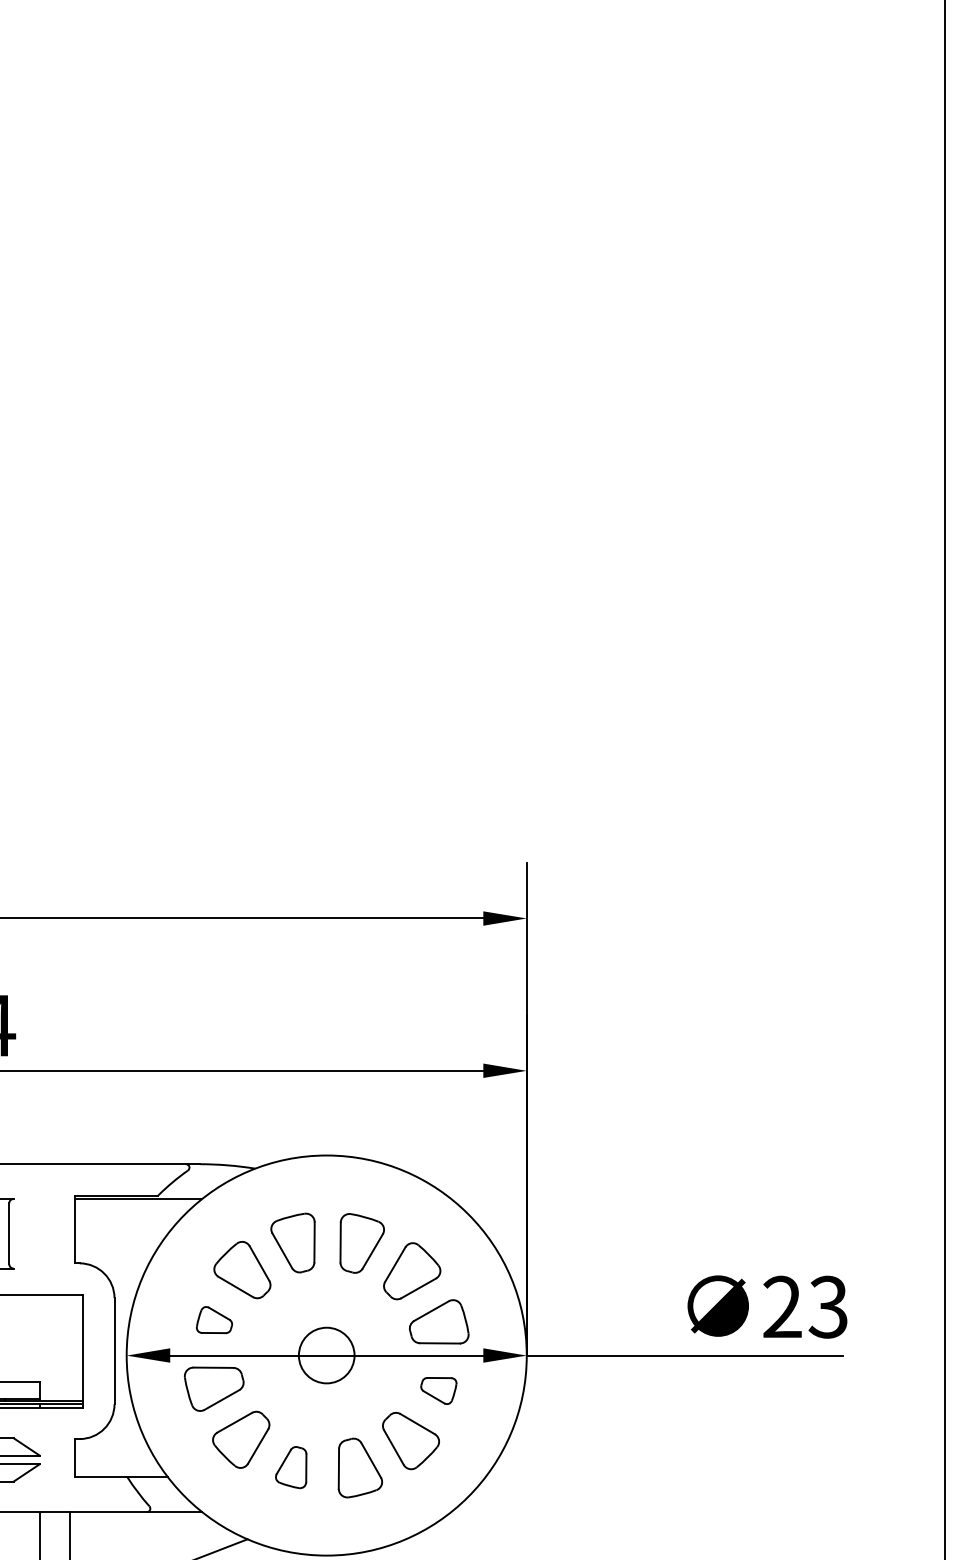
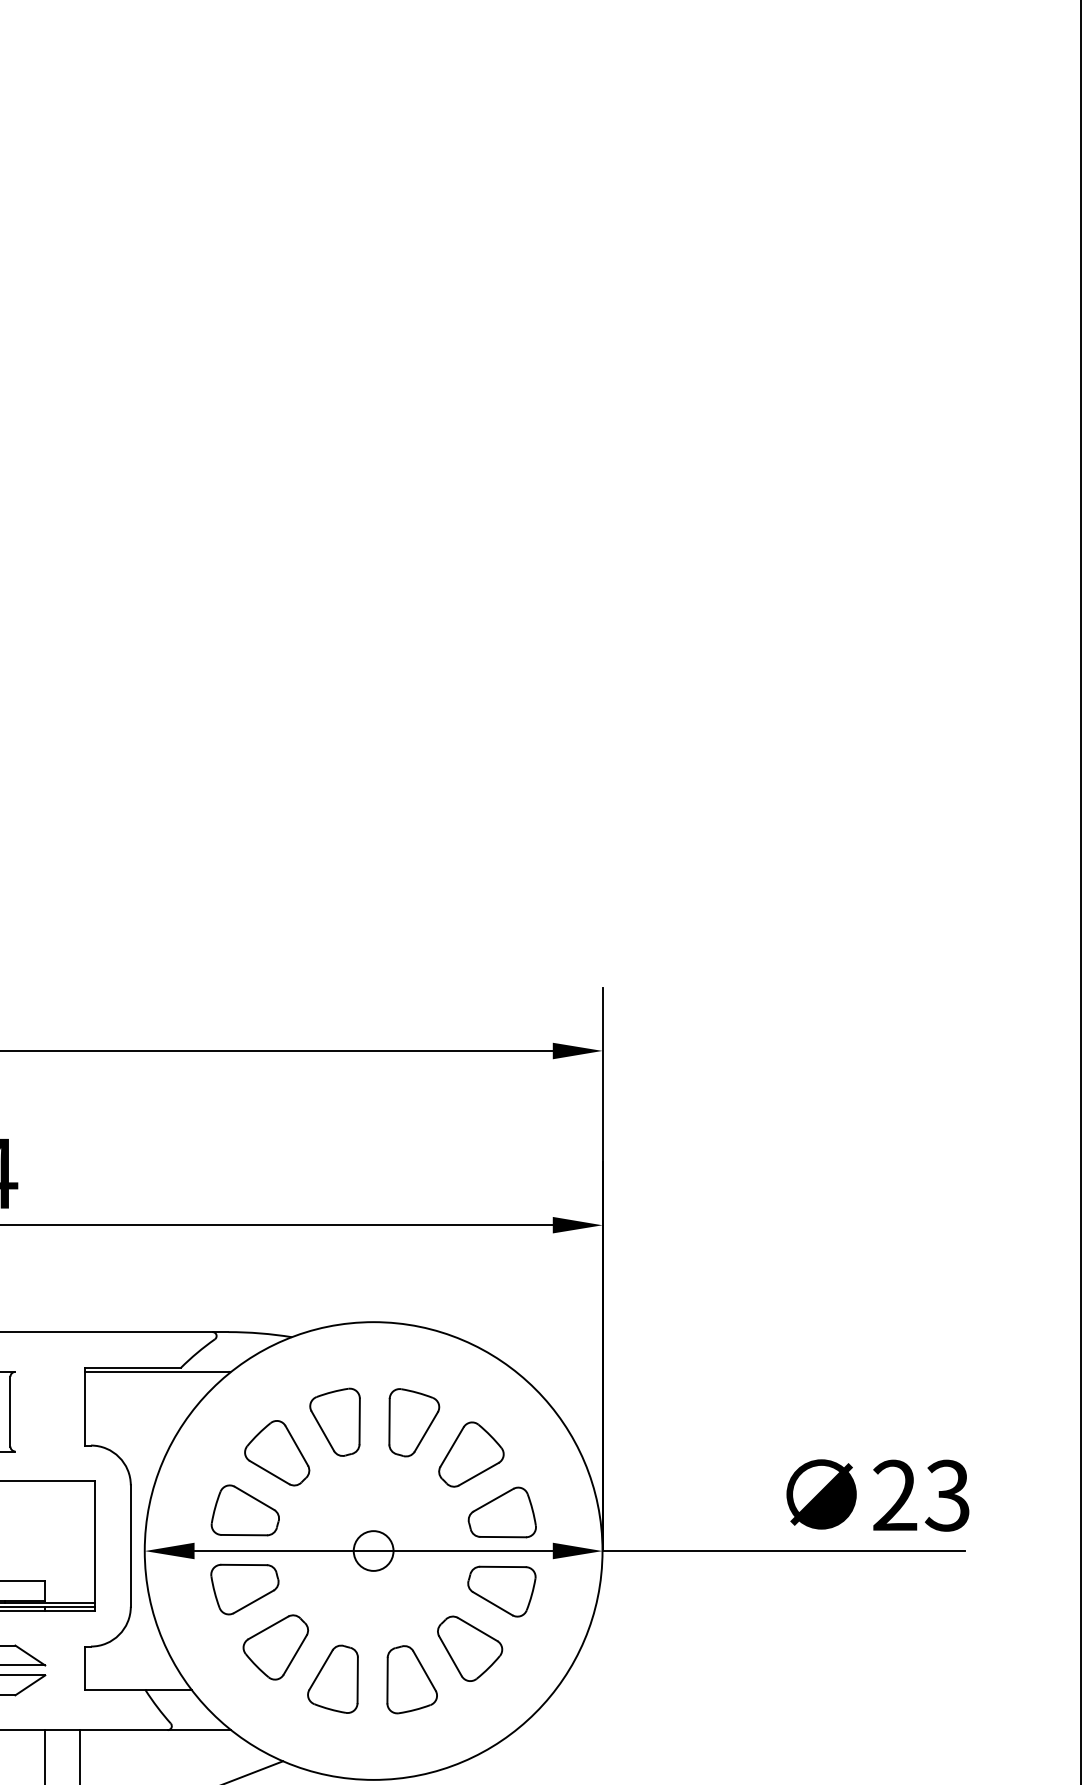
part: (213, 1320) -> (244, 1510), size x1.67
circle: (326, 1355) -> (373, 1550), size x0.62
part: (438, 1390) -> (501, 1591), size x1.67
part: (290, 1466) -> (332, 1678), size x1.43

